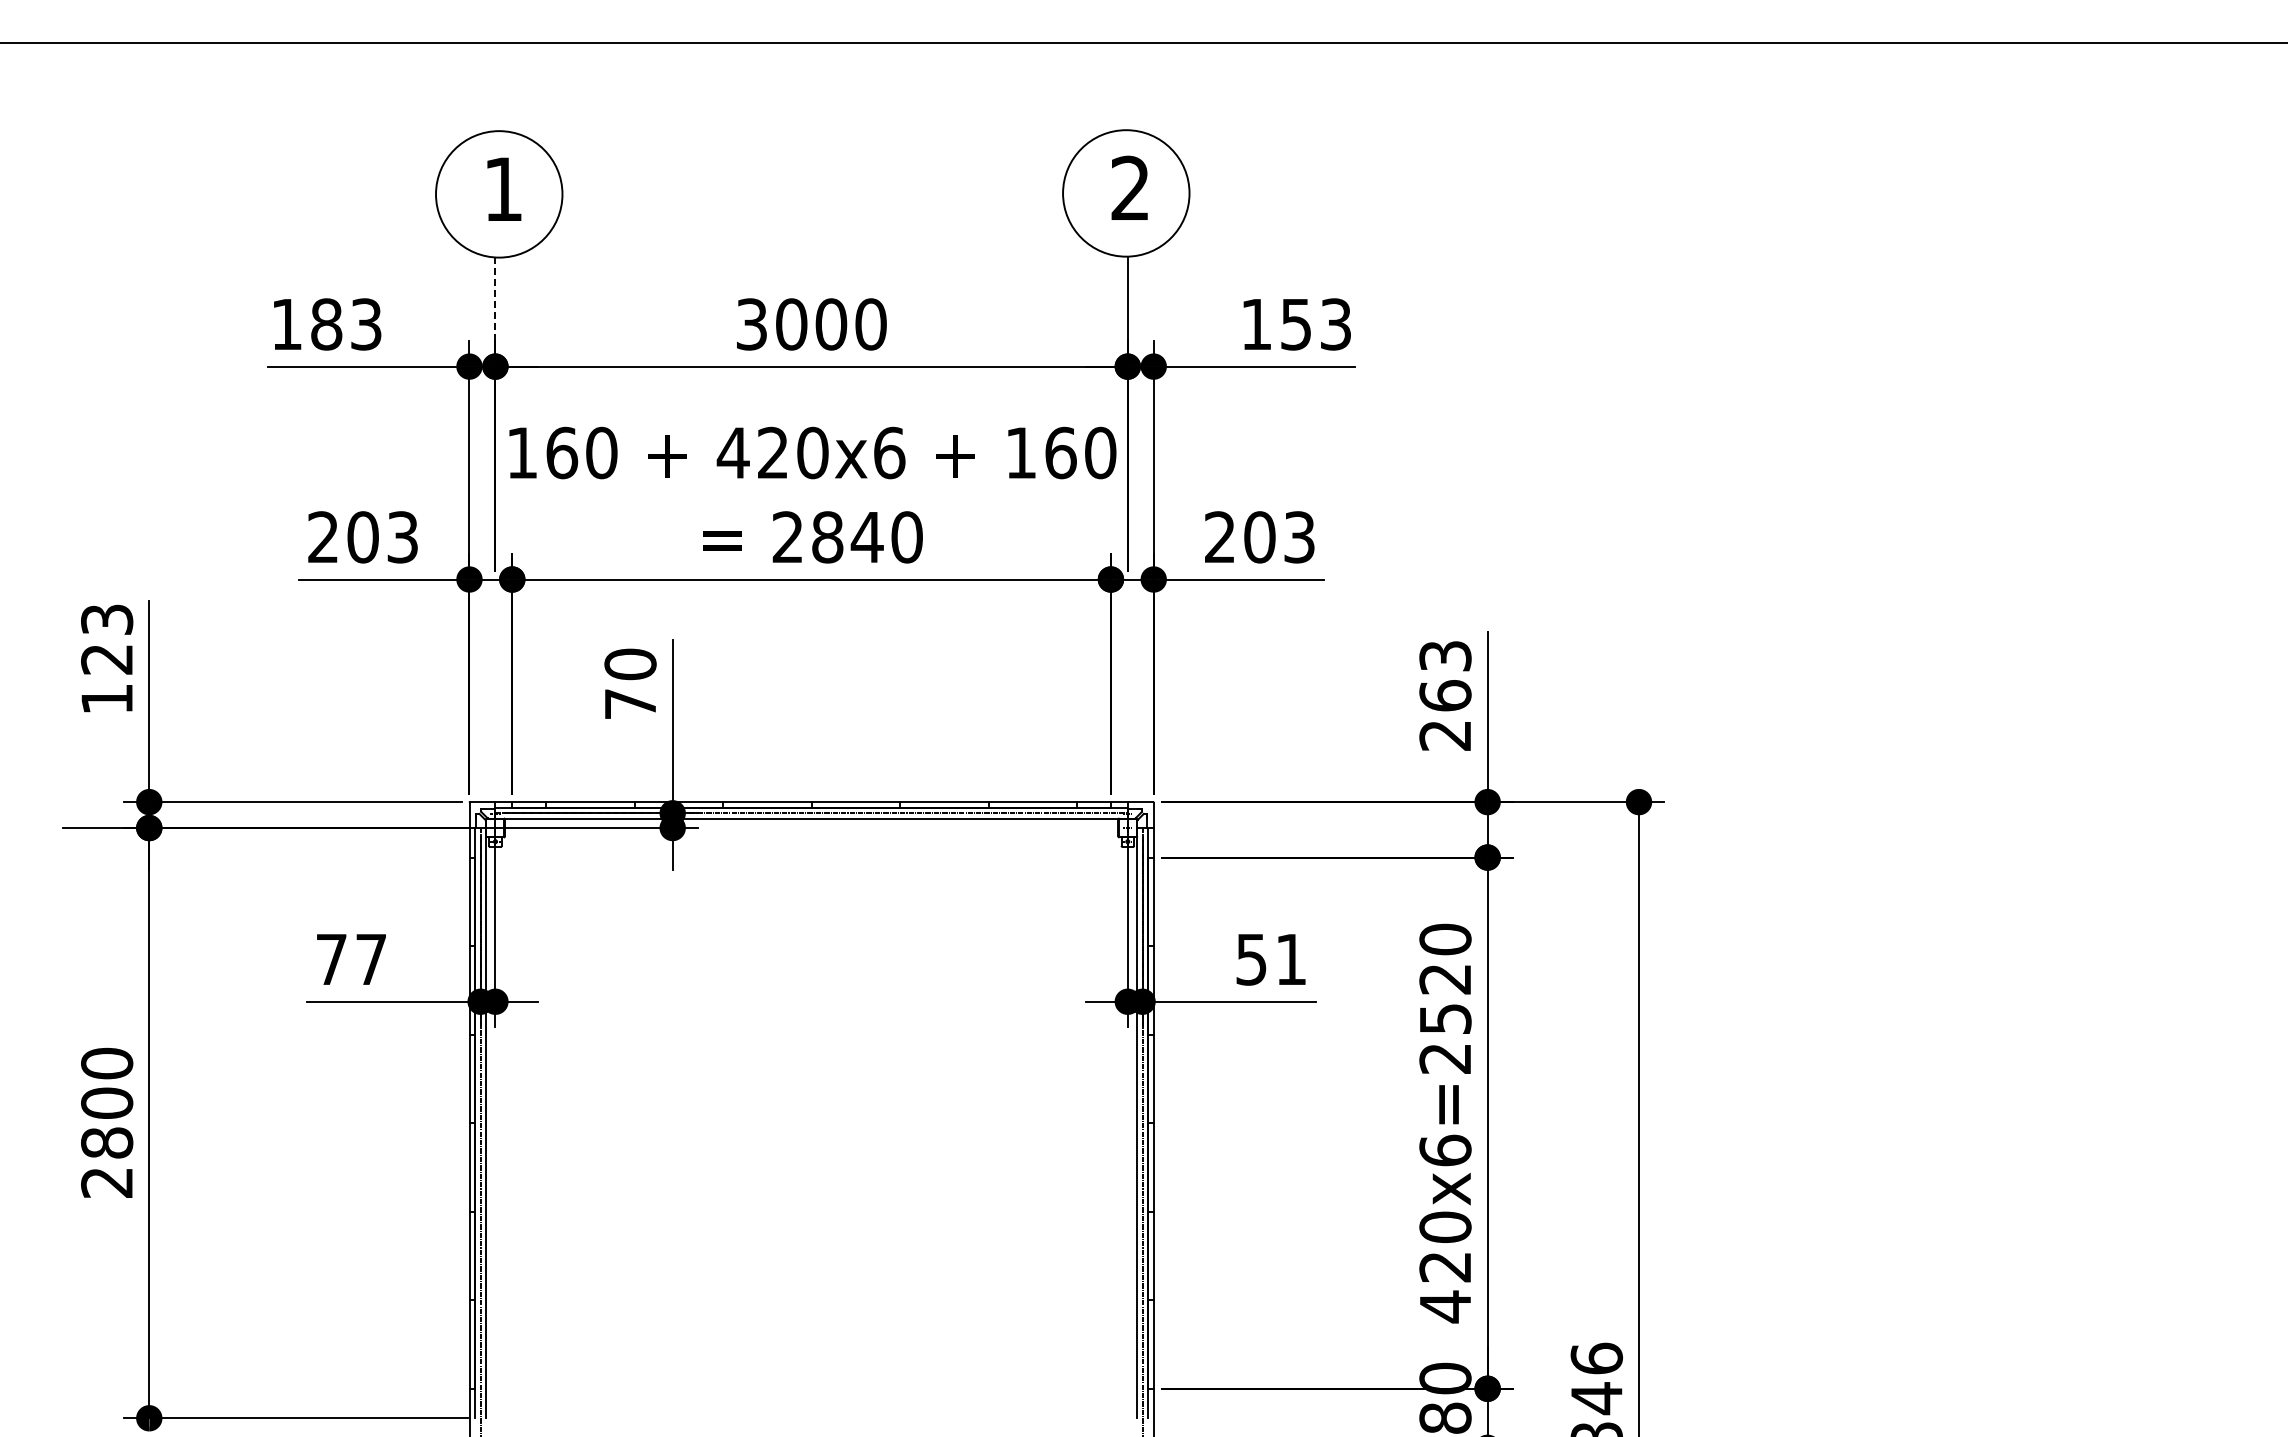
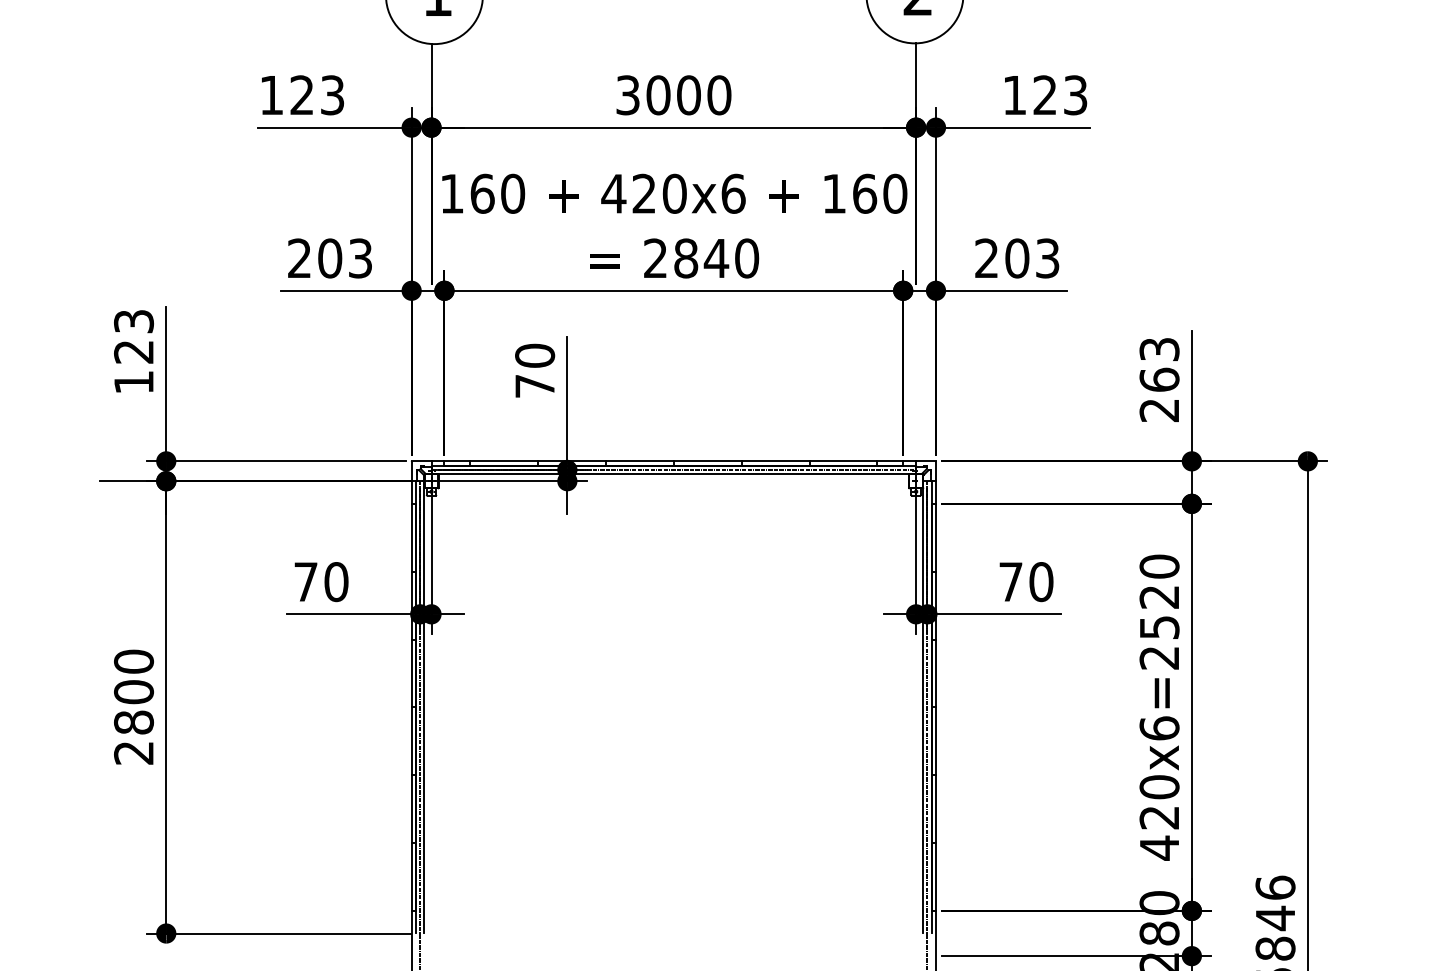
line: (495, 299) -> (431, 76), dashed -> solid
text: (326, 324) -> (302, 95), 183 -> 123
text: (1295, 324) -> (1044, 95), 153 -> 123
text: (371, 959) -> (336, 581), 77 -> 70
text: (1271, 959) -> (1026, 581), 51 -> 70

